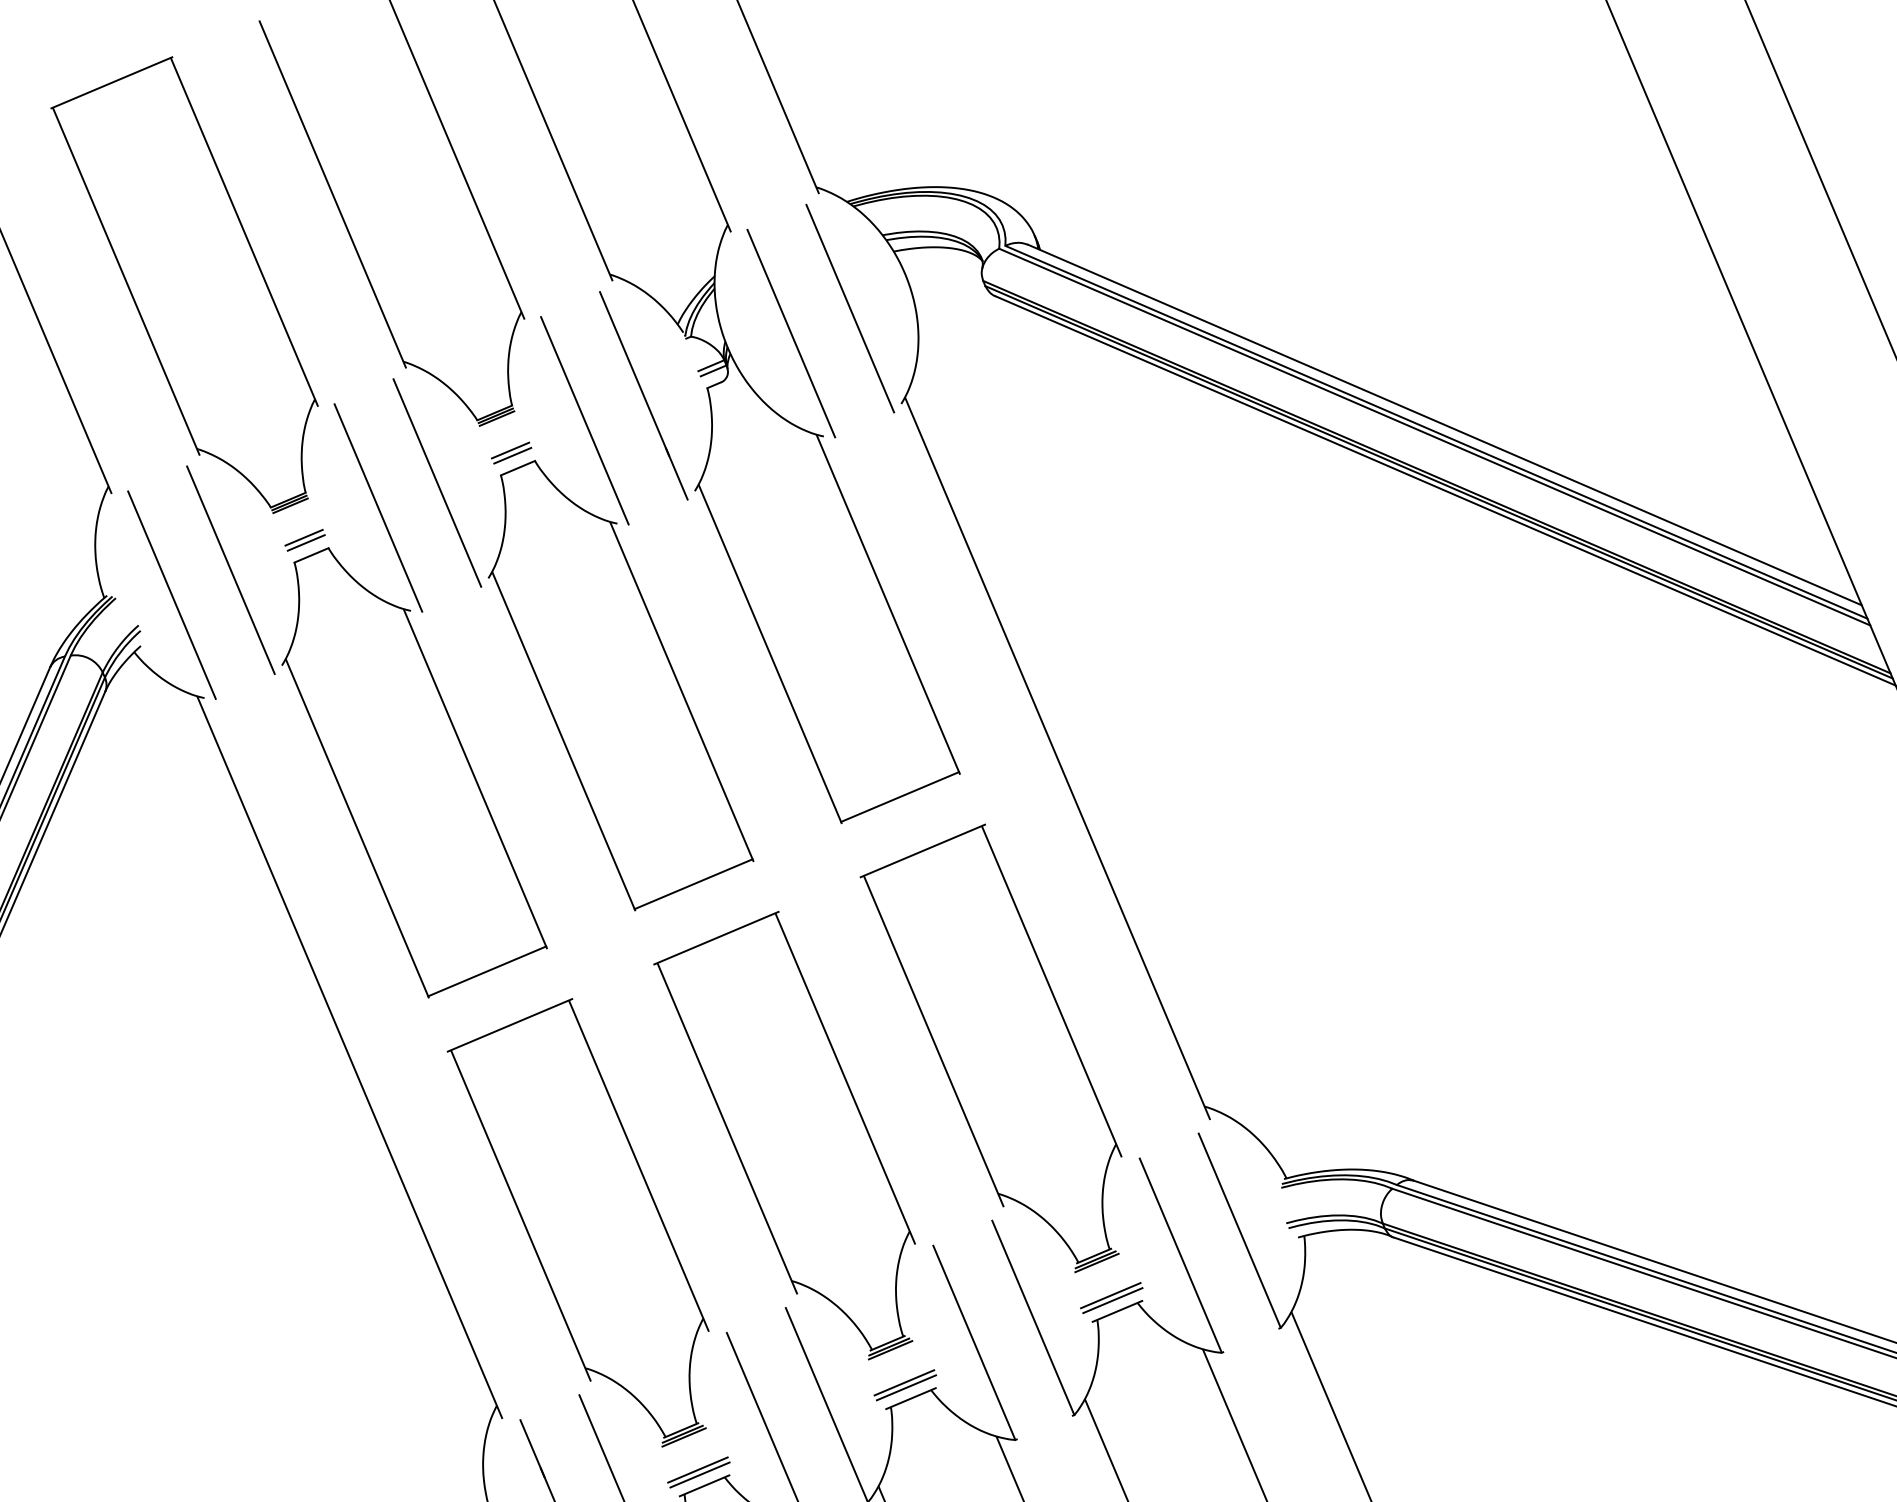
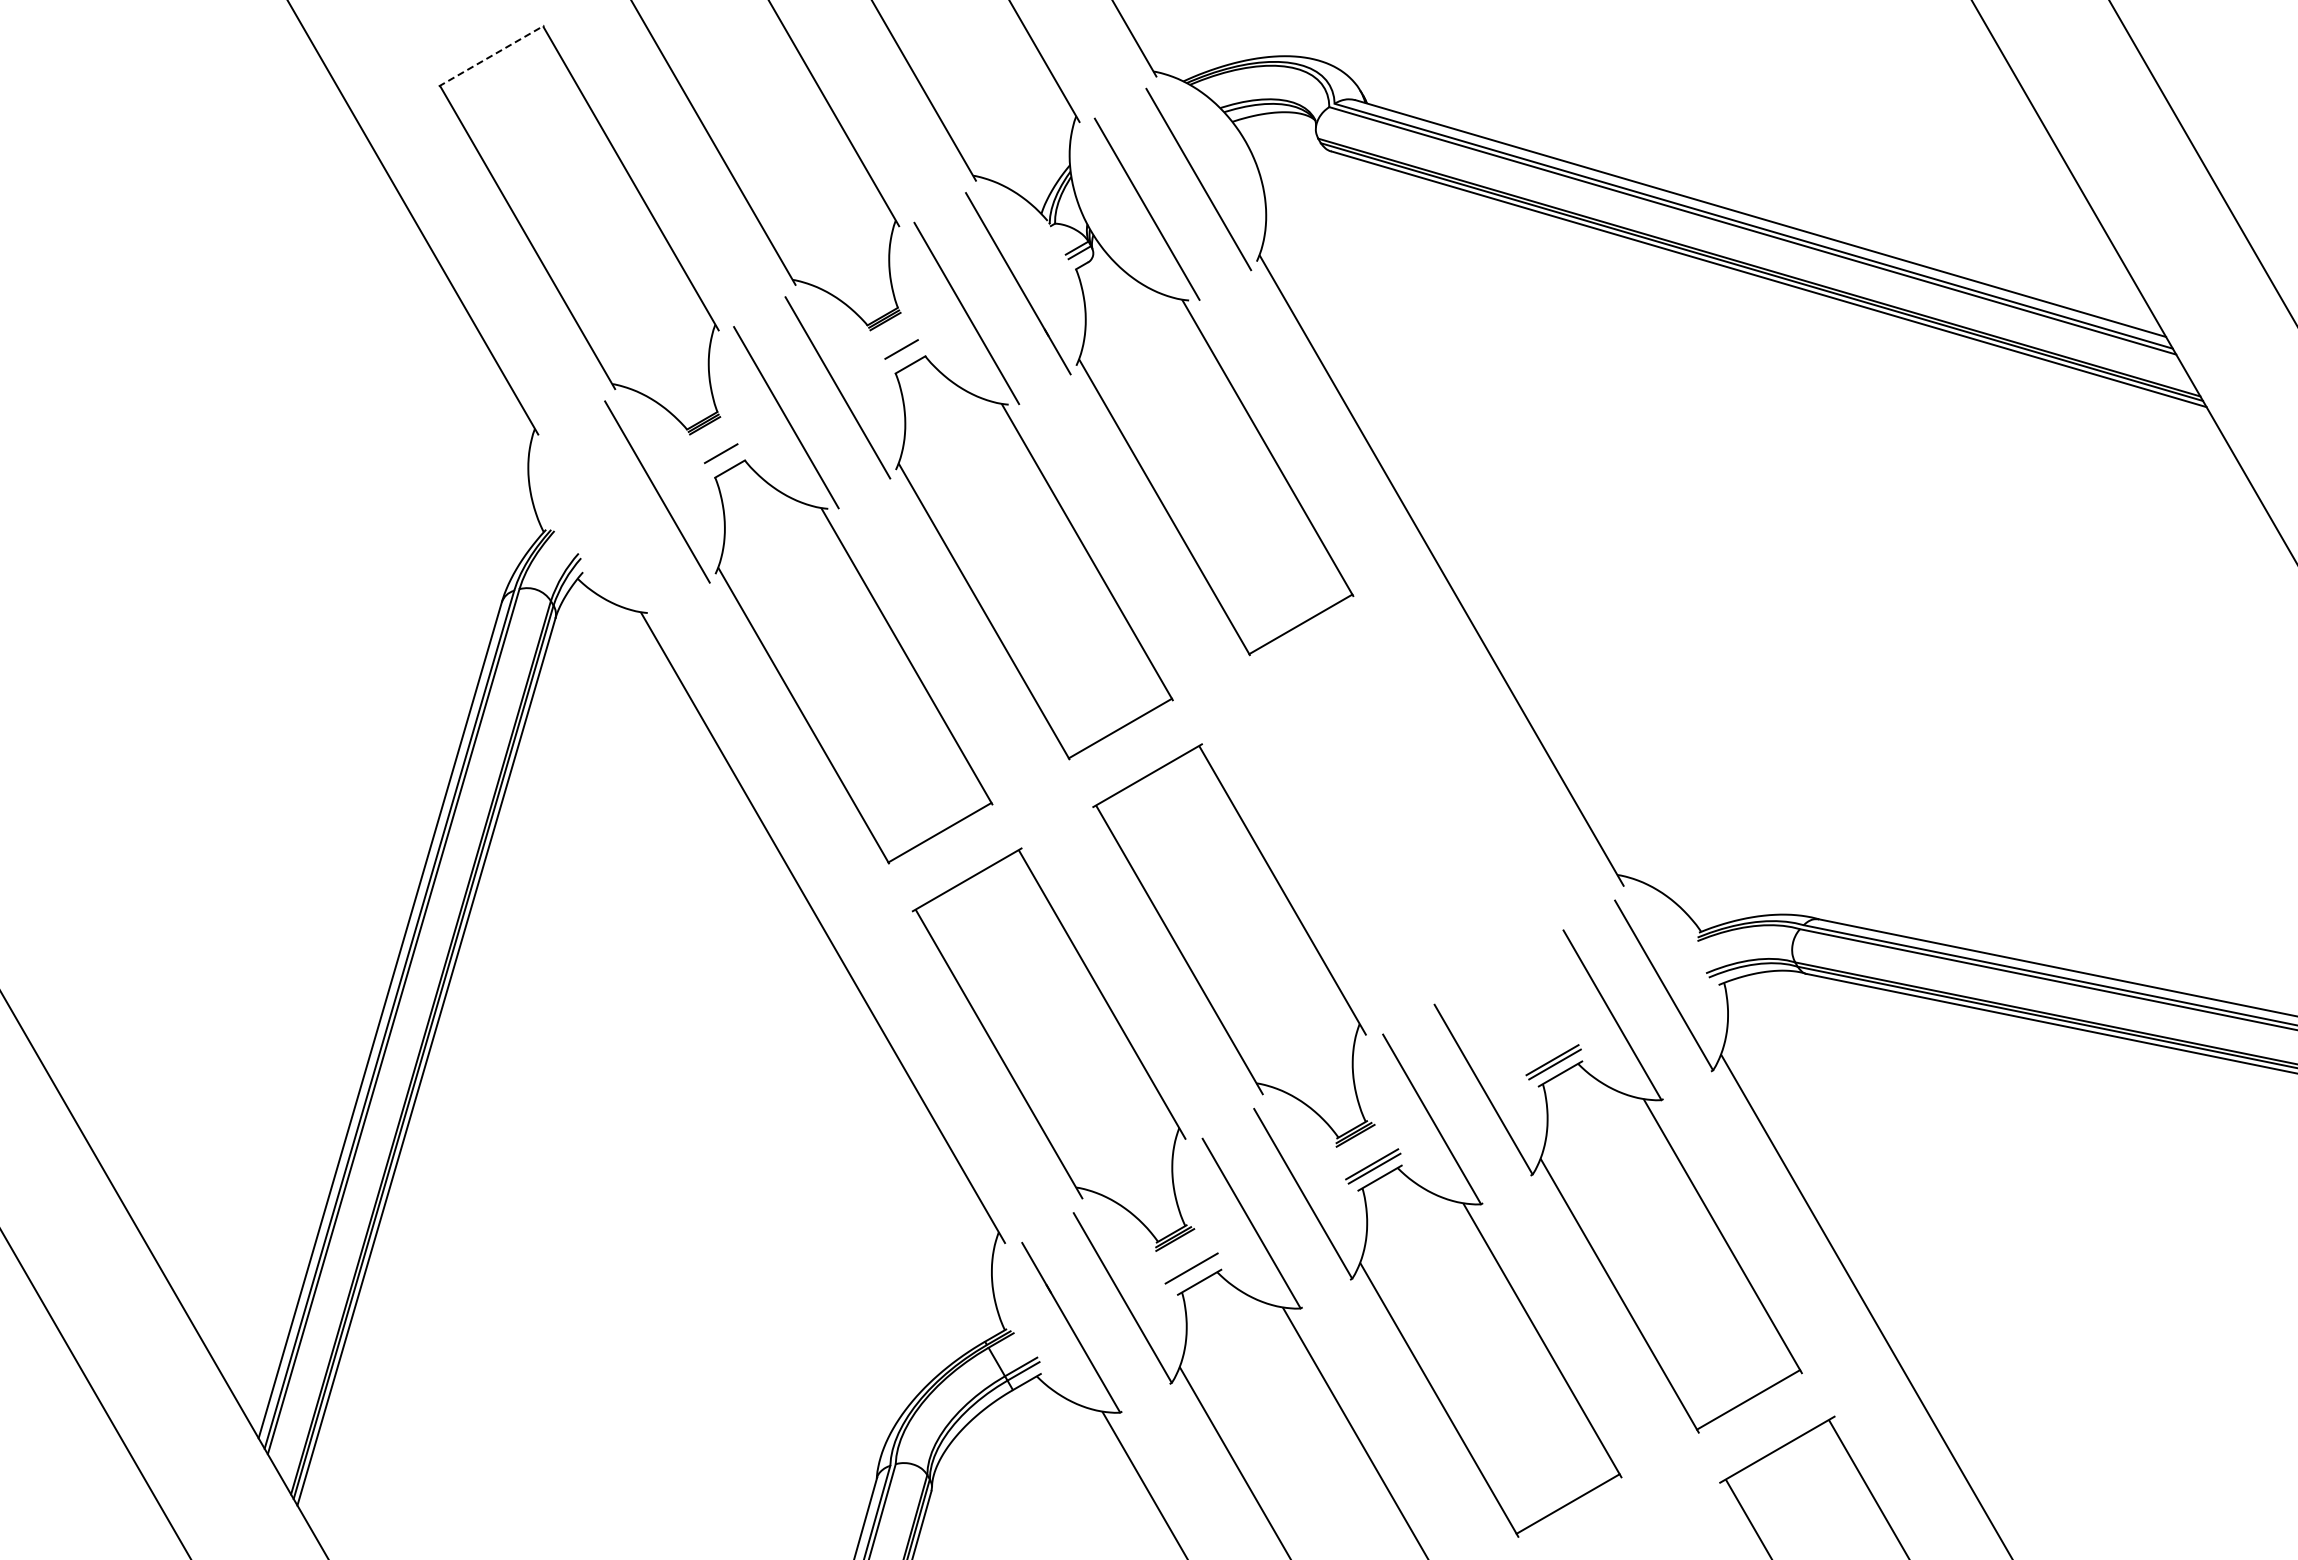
line: (111, 83) -> (491, 56), solid -> dashed
line: (513, 455) -> (904, 353), removed
line: (306, 542) -> (723, 457), removed
line: (171, 594) -> (605, 521), removed
part: (991, 1043) -> (1413, 841), removed
line: (700, 1474) -> (1194, 1272), removed

